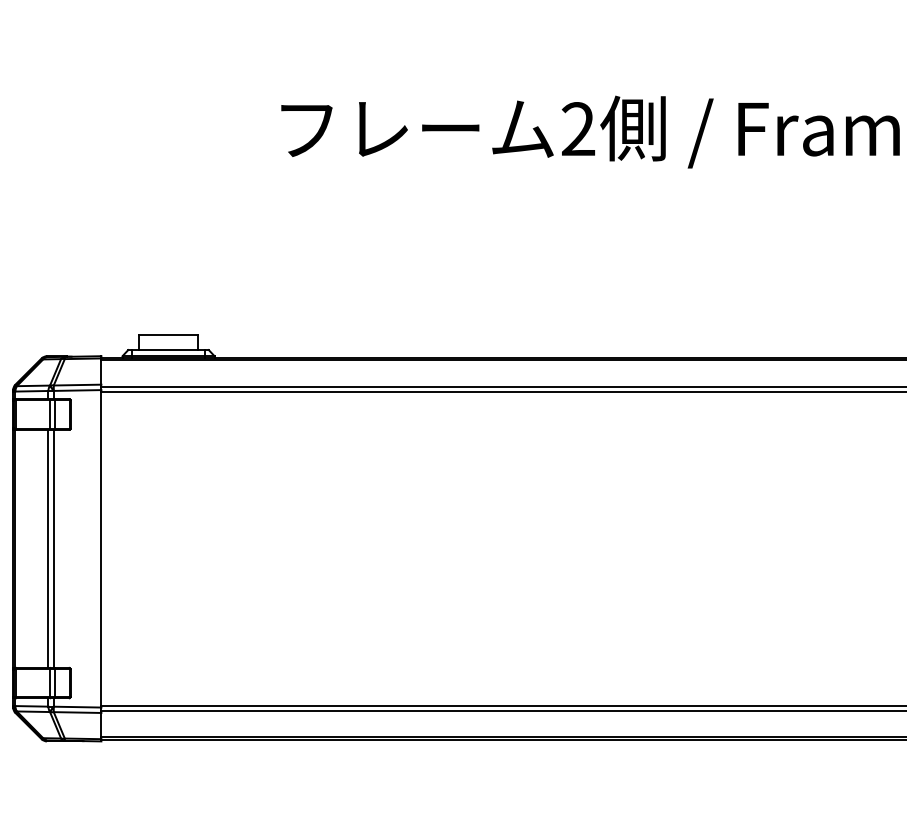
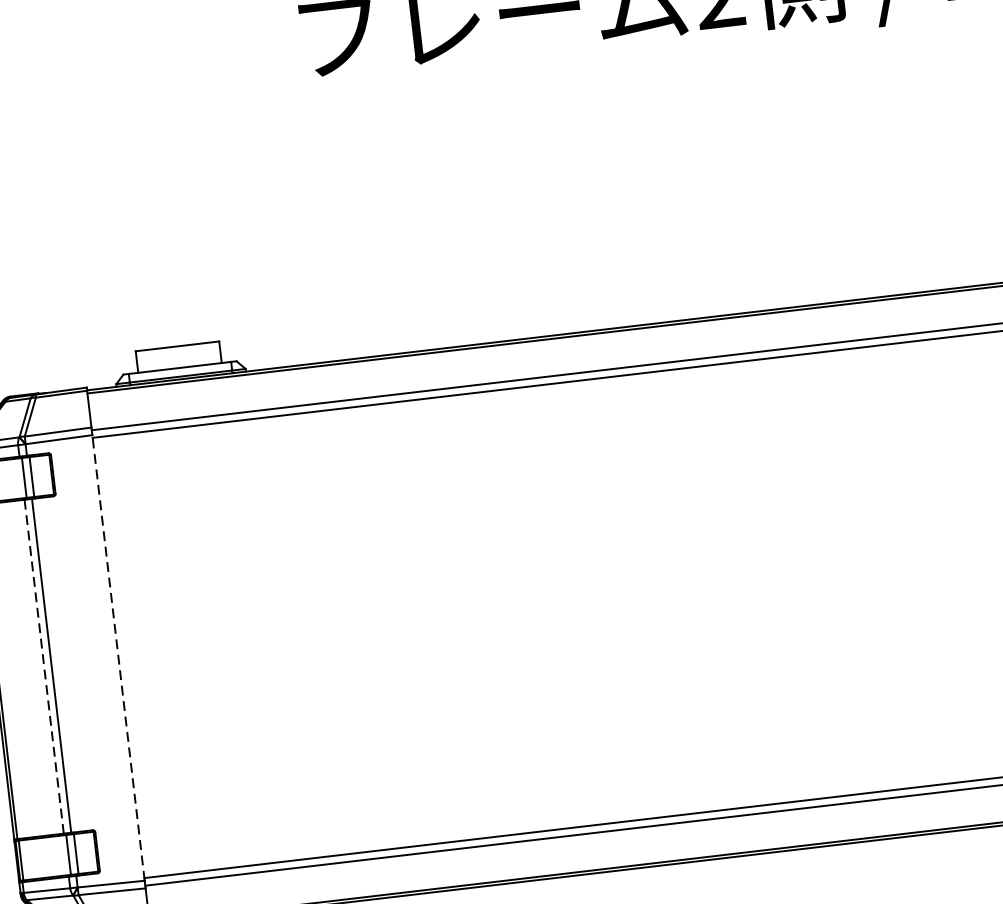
line: (48, 548) -> (44, 666), solid -> dashed
line: (101, 548) -> (118, 657), solid -> dashed

